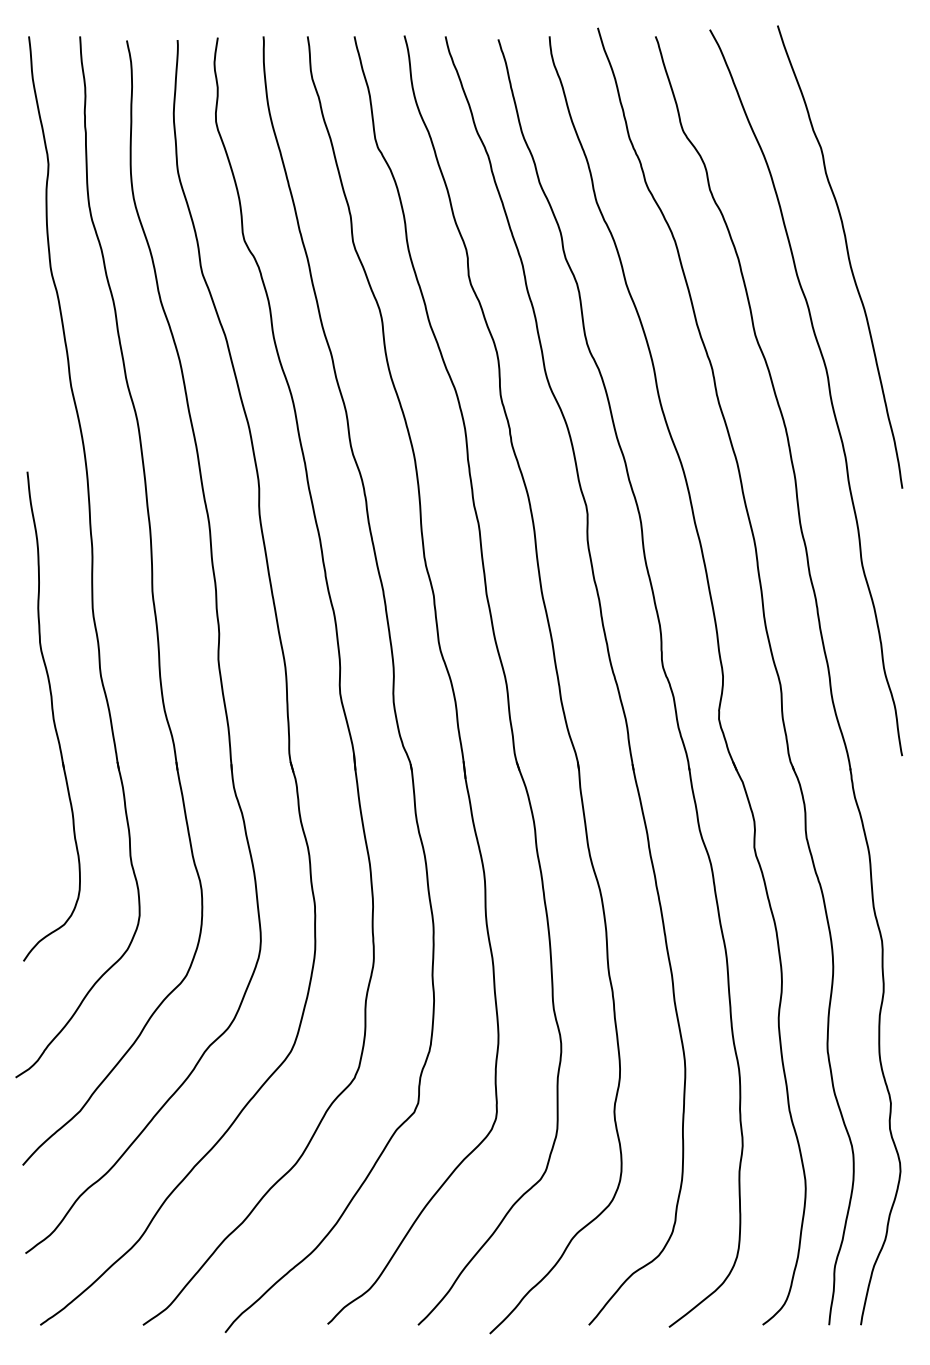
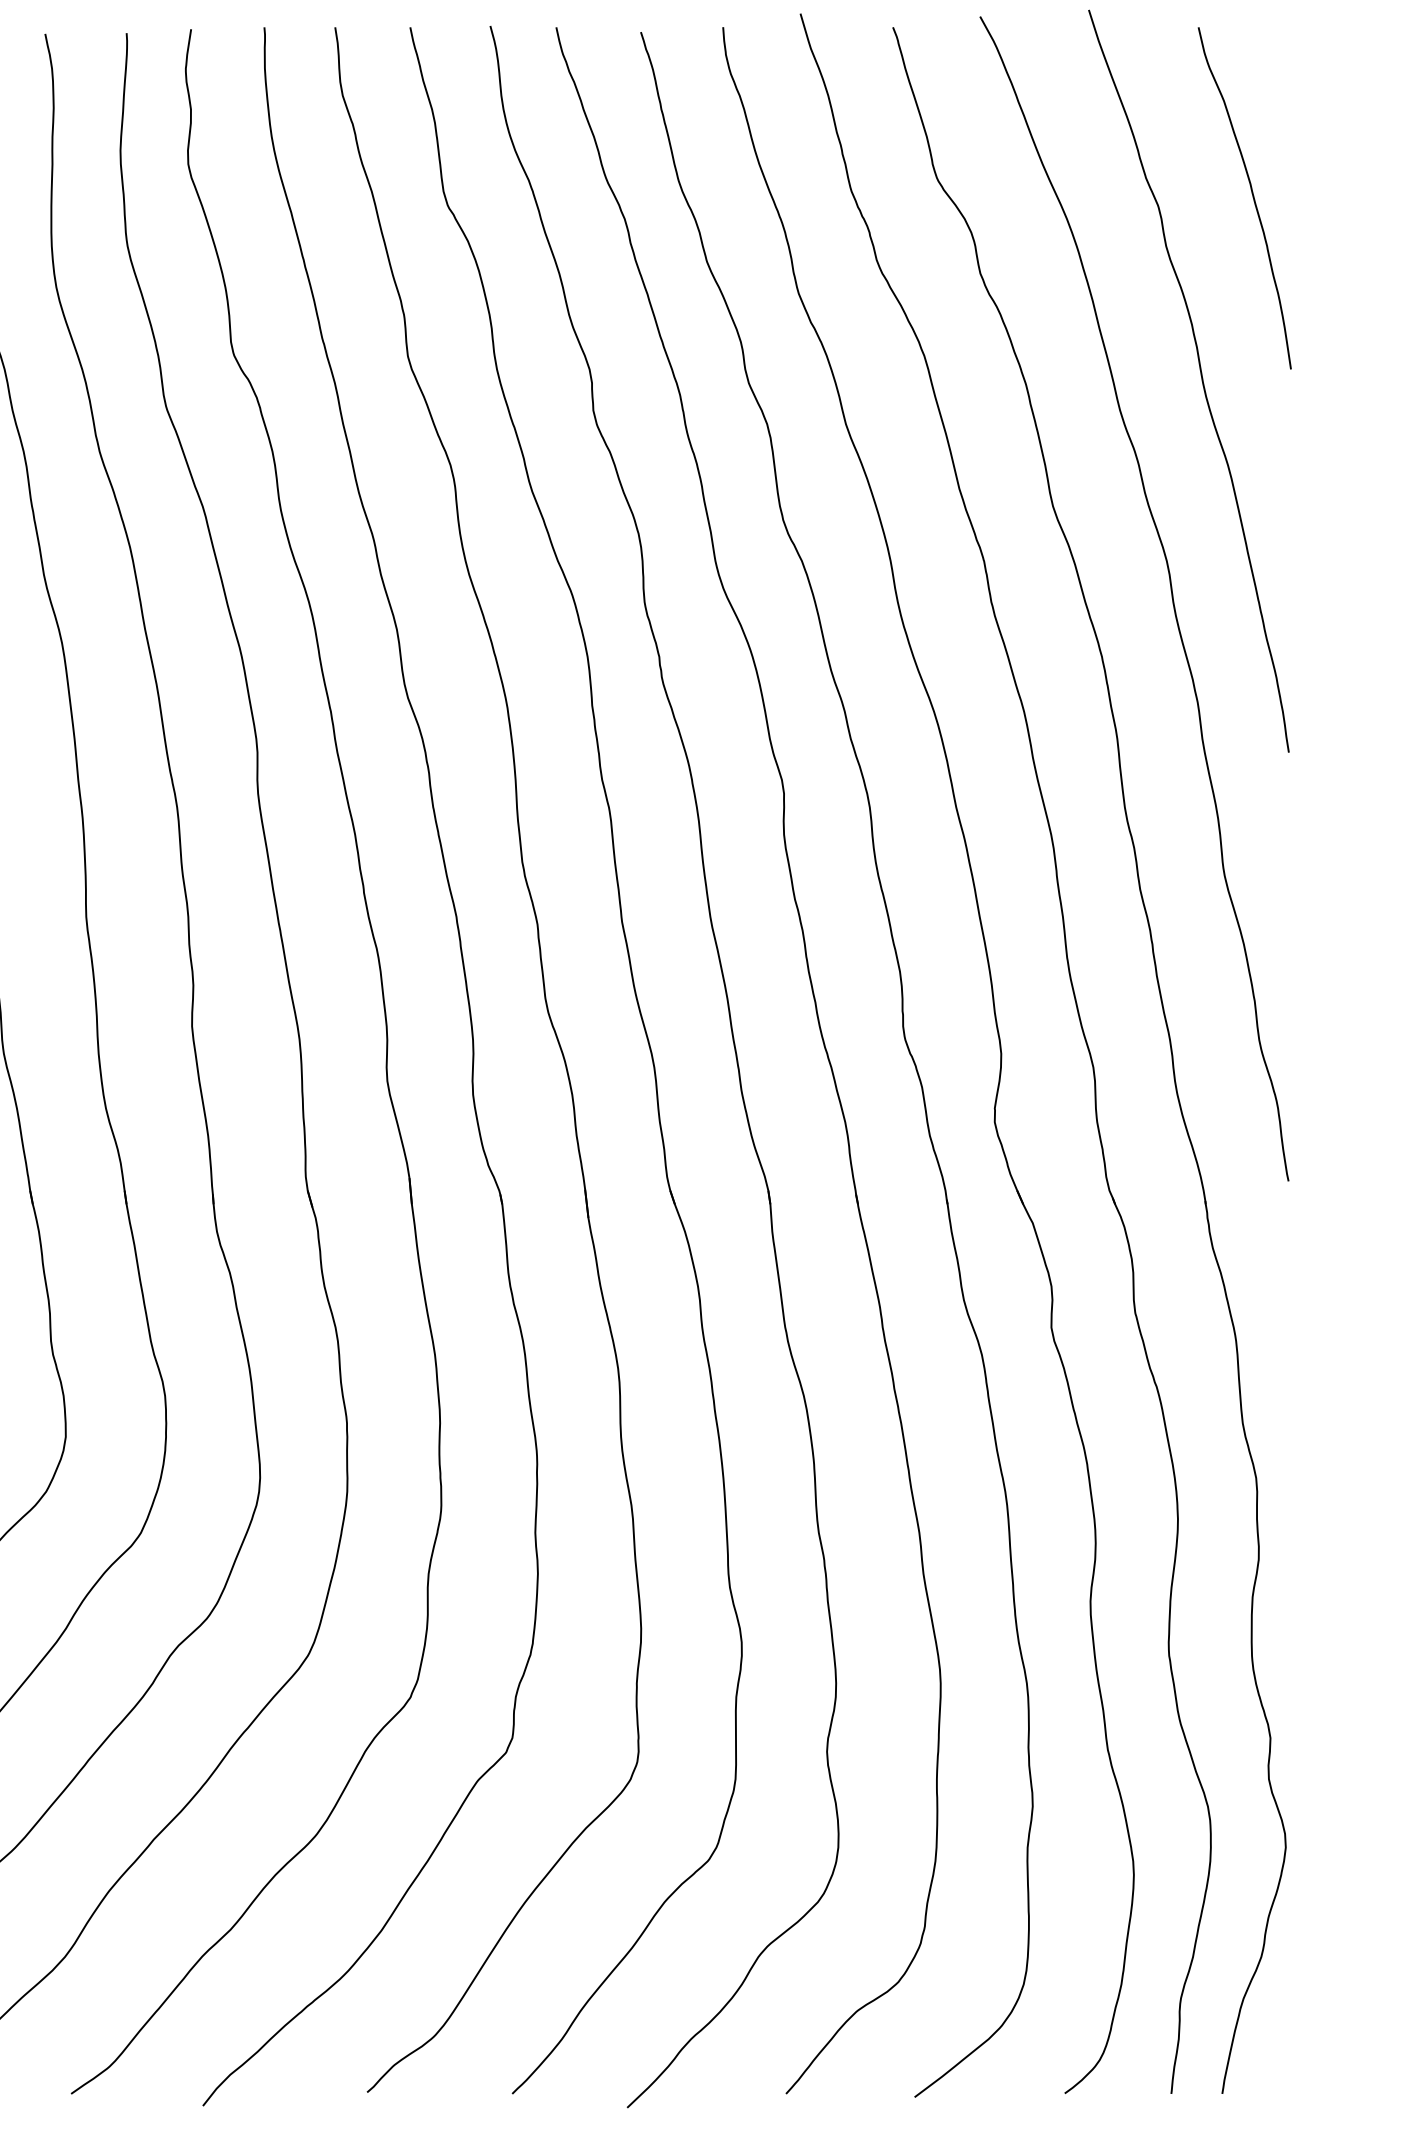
curve: (878, 139) -> (1250, 192), added

